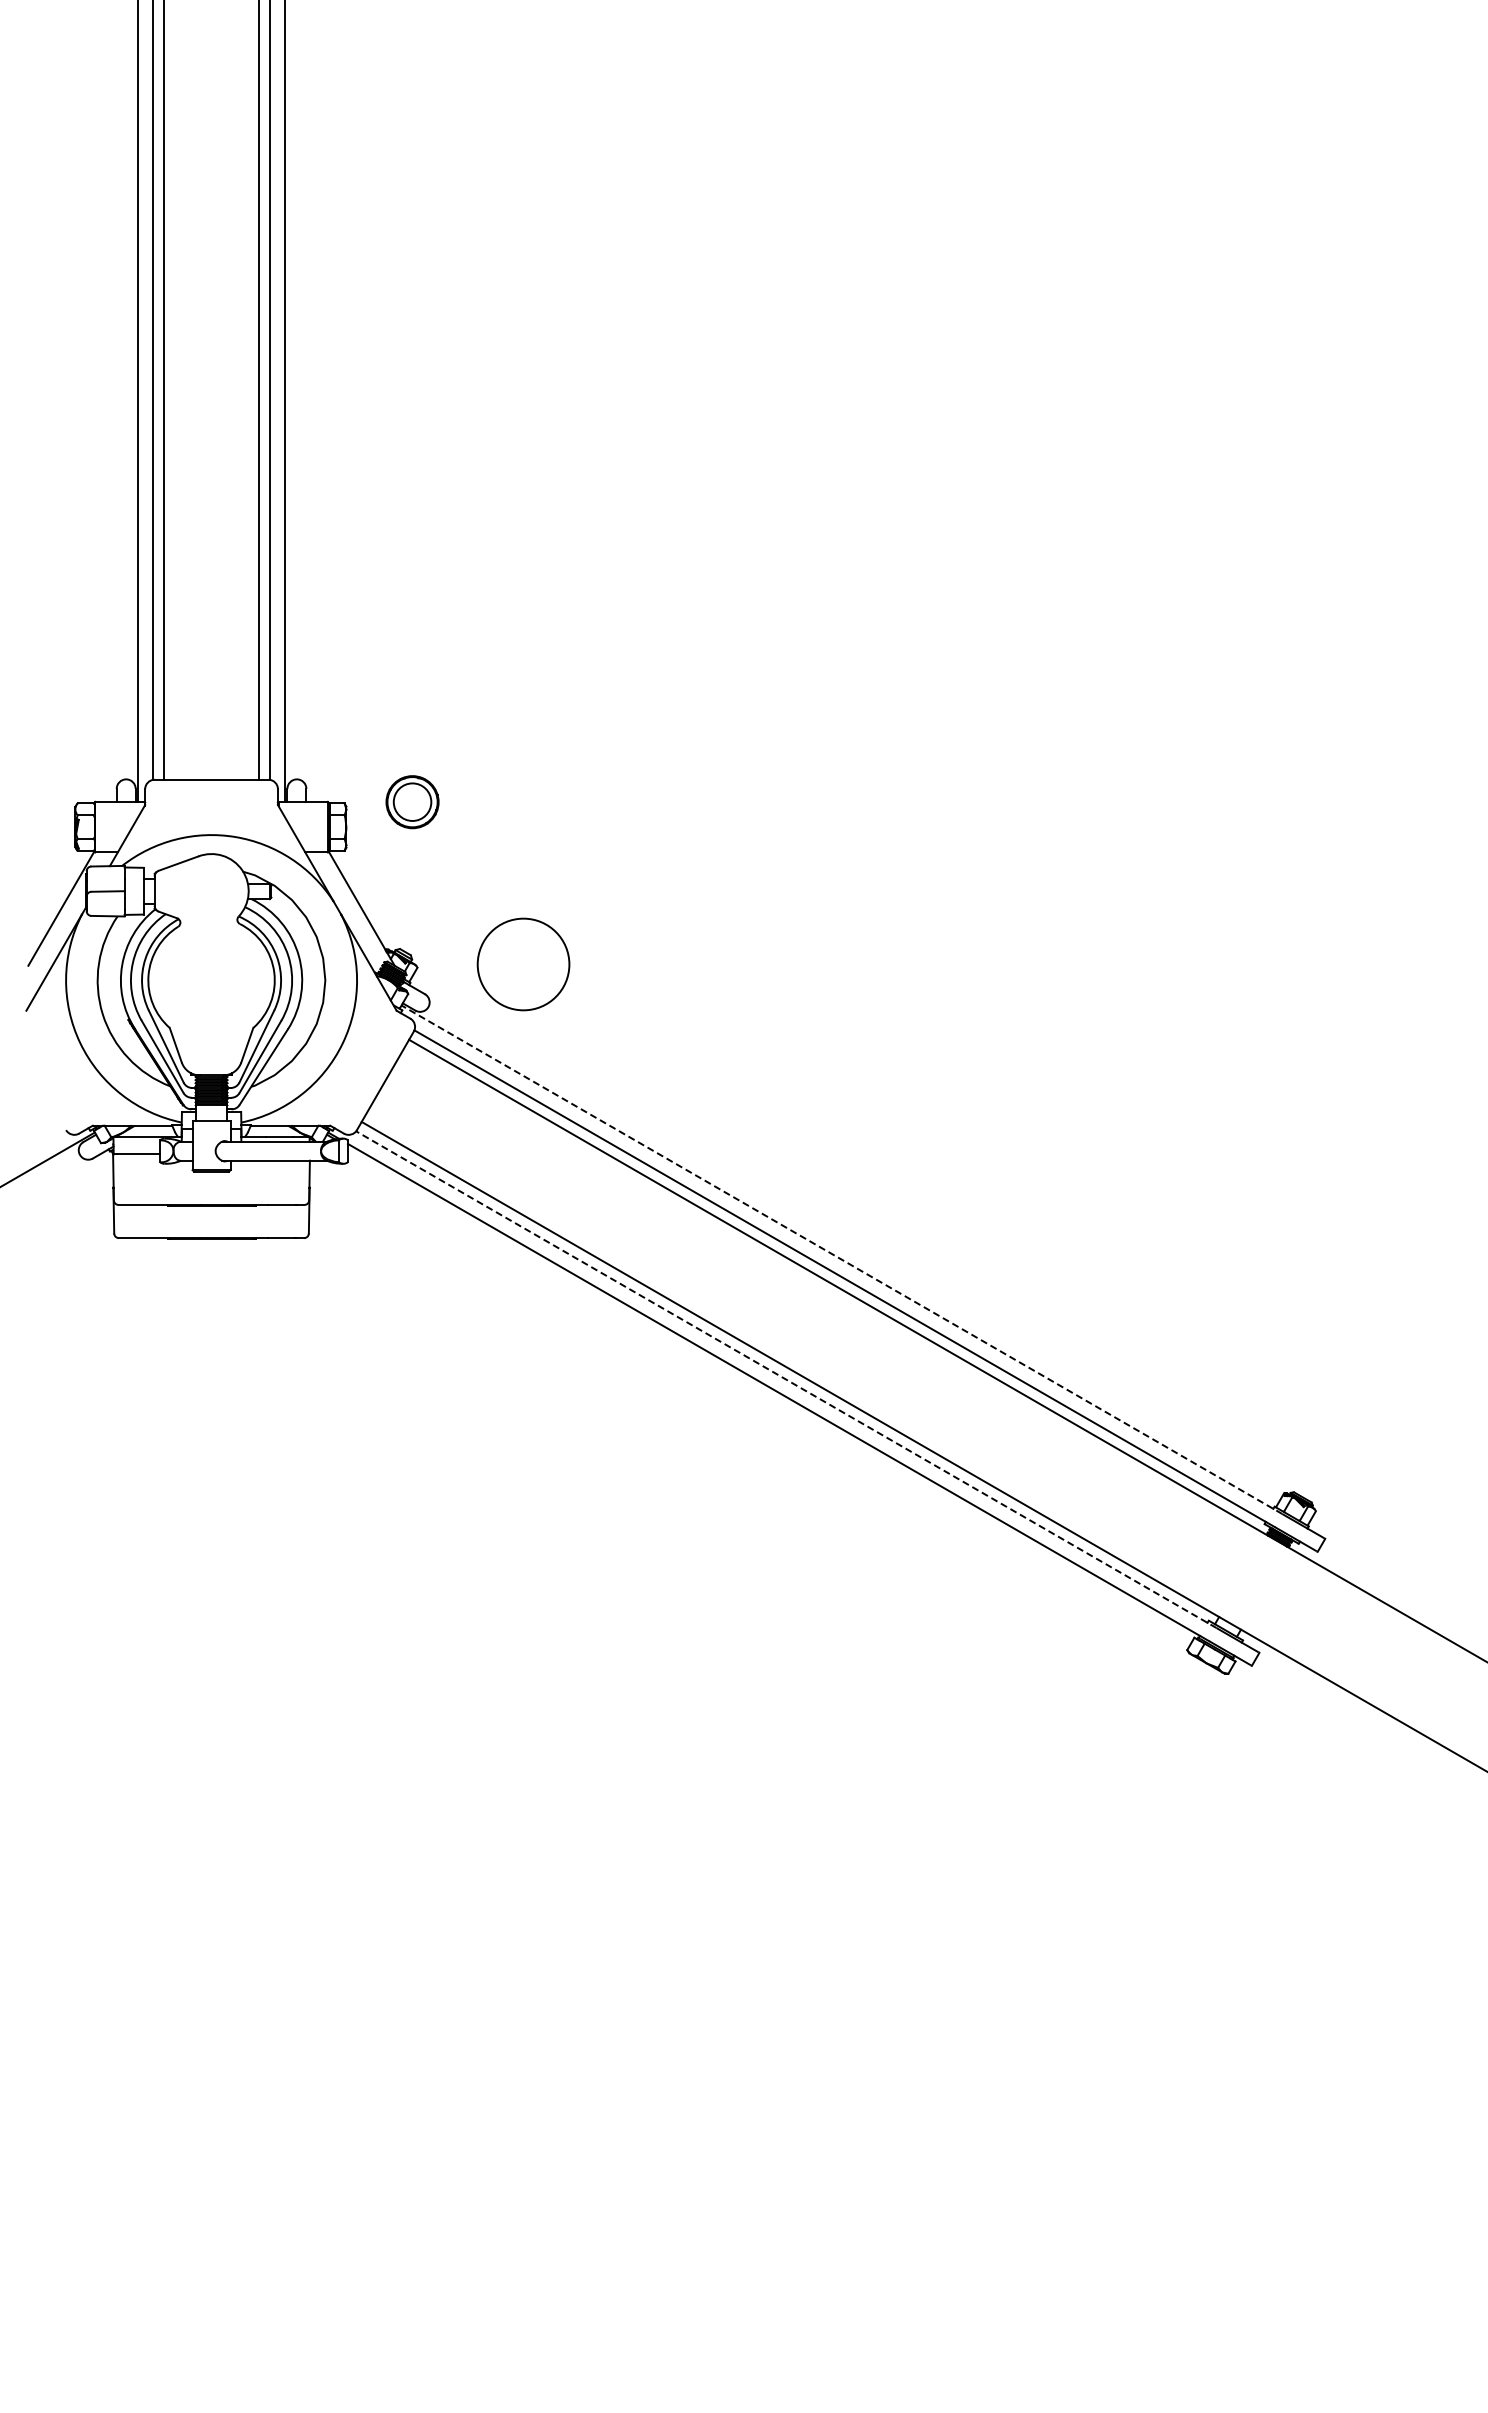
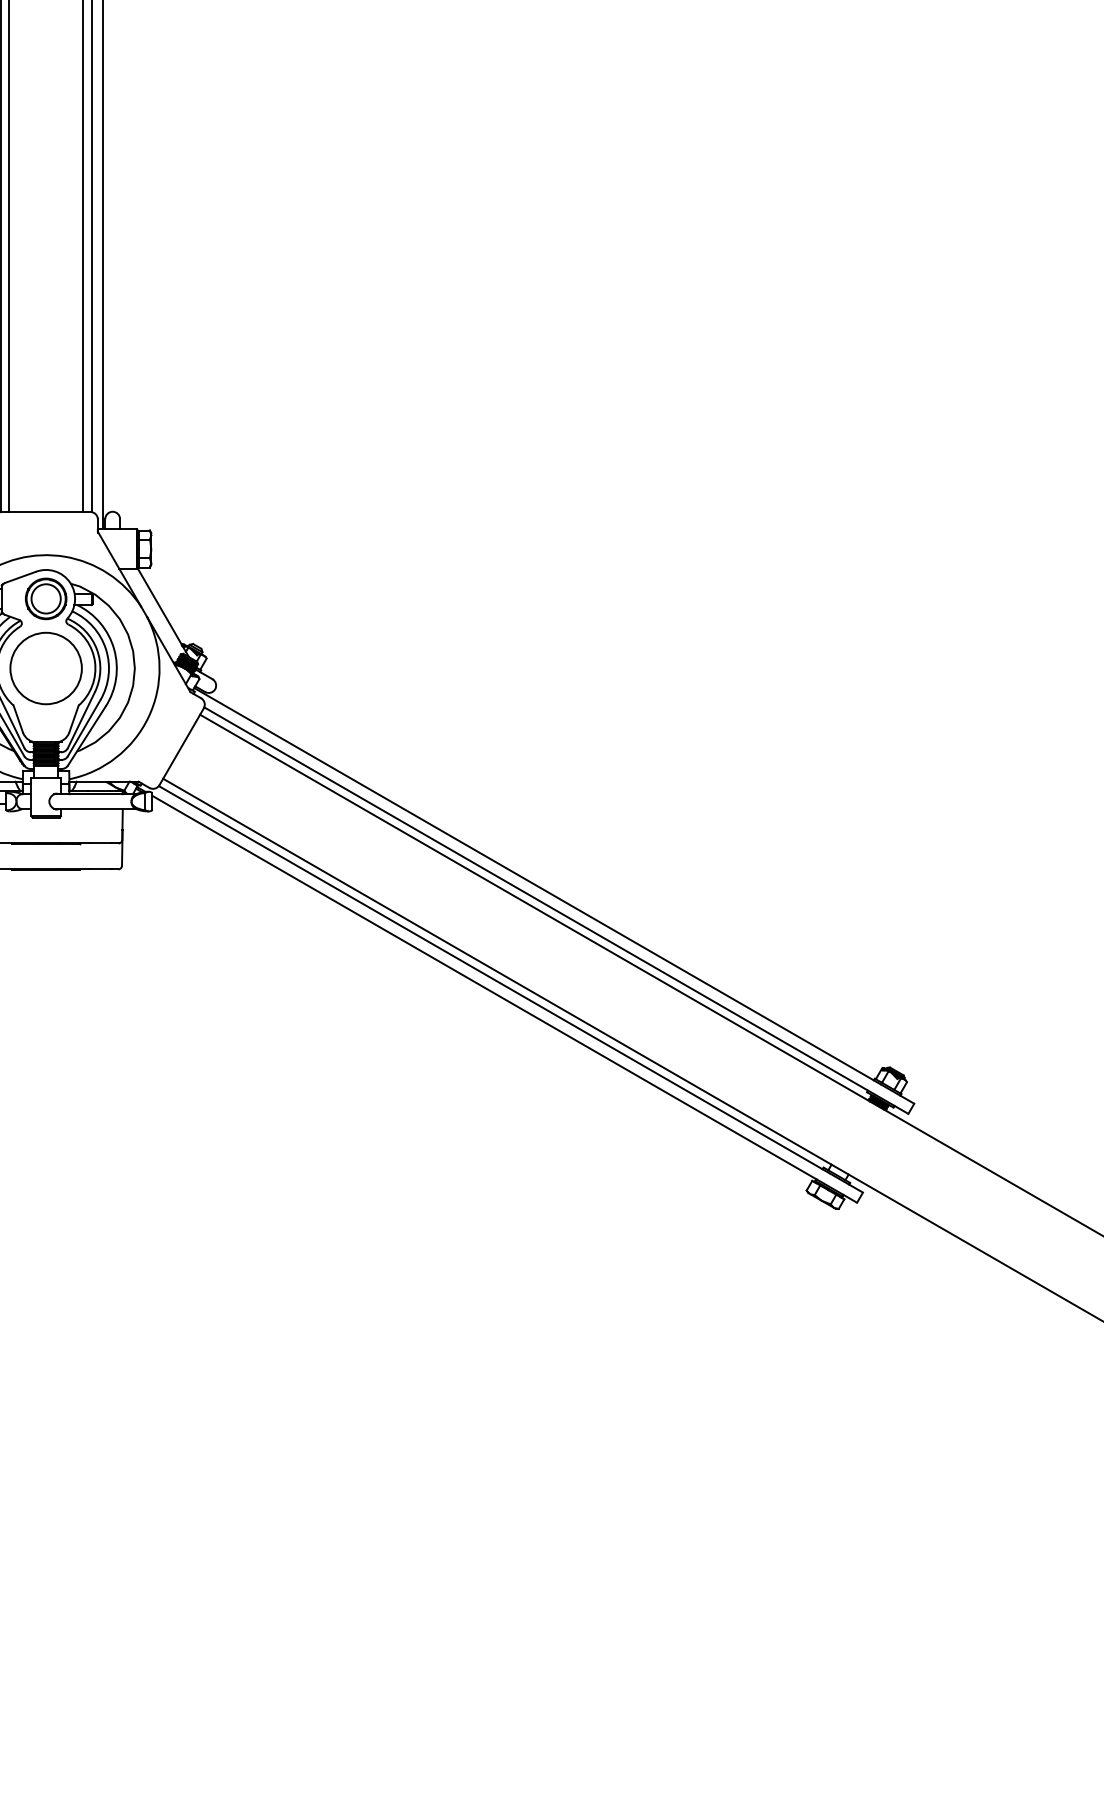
part: (412, 802) -> (46, 599), moved
circle: (523, 964) -> (46, 668), moved
line: (841, 1259) -> (537, 886), dashed -> solid
line: (786, 1379) -> (494, 979), dashed -> solid

